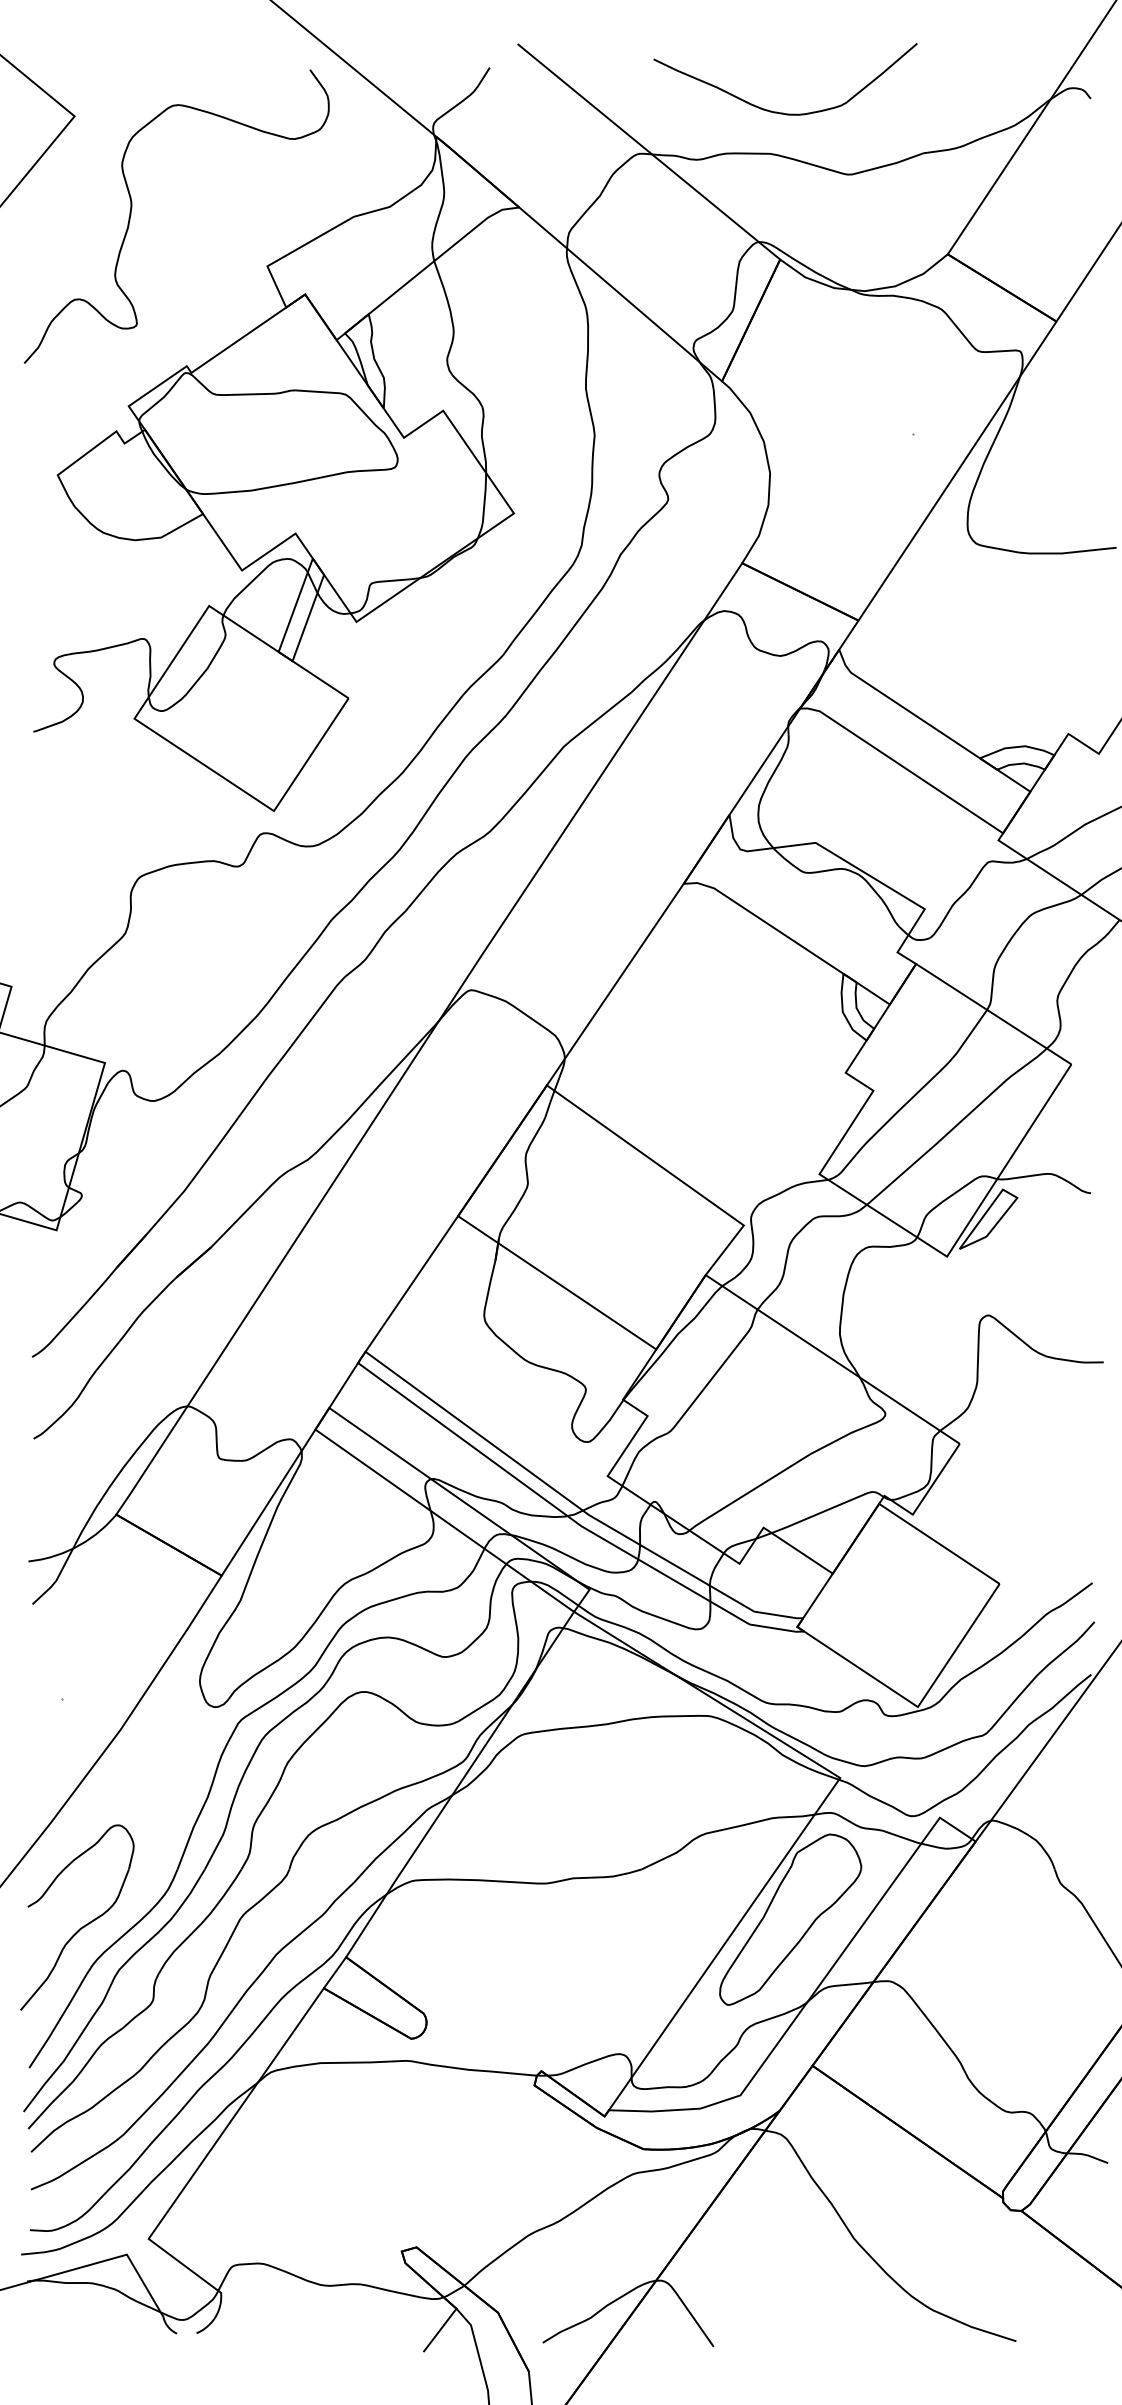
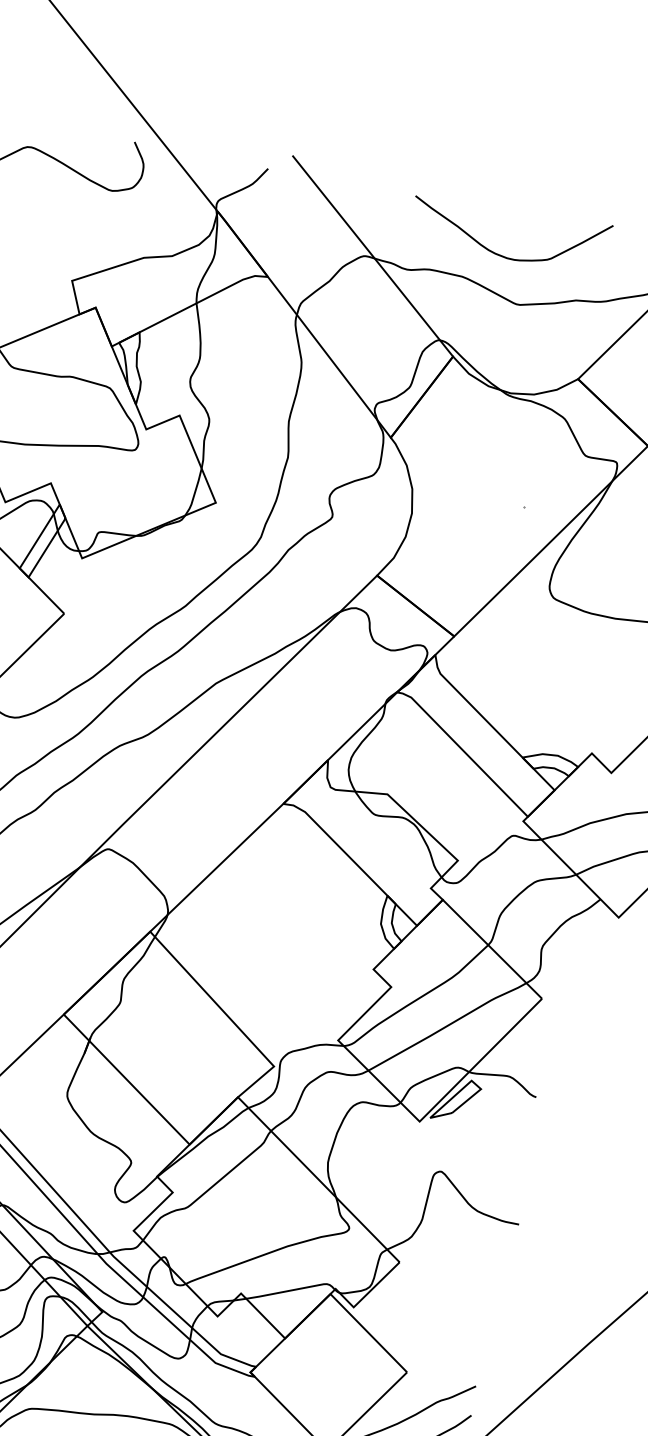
curve: (777, 111) -> (499, 254), moved

